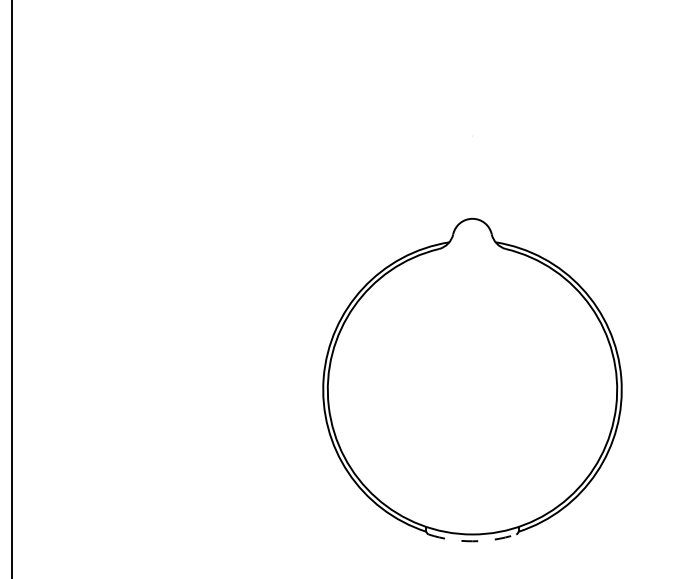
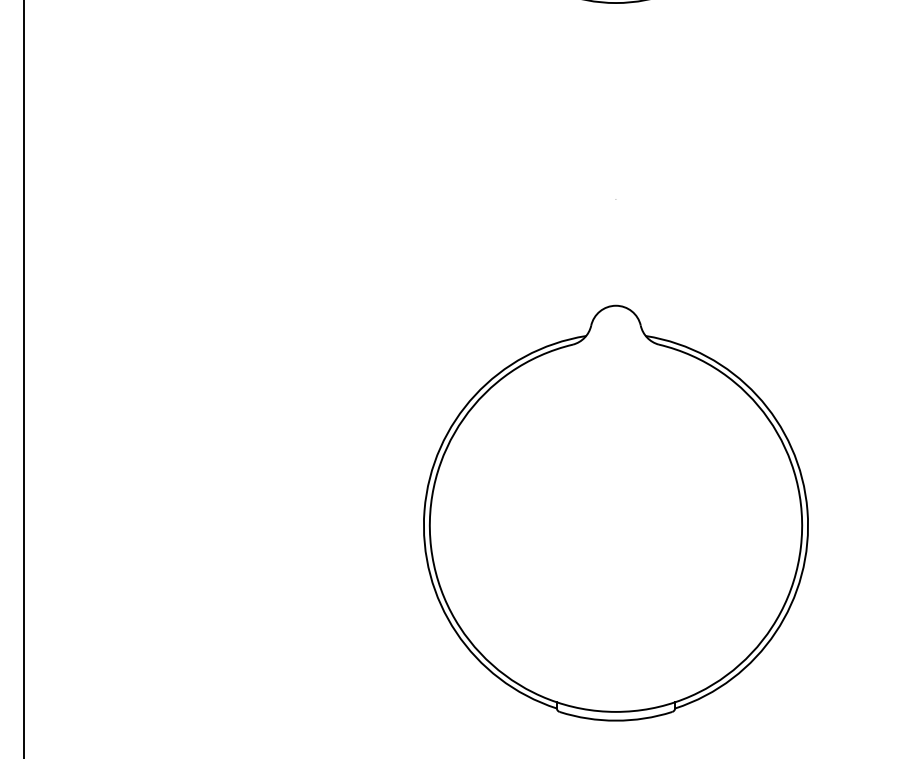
arc: (472, 541) -> (616, 720), dashed -> solid

